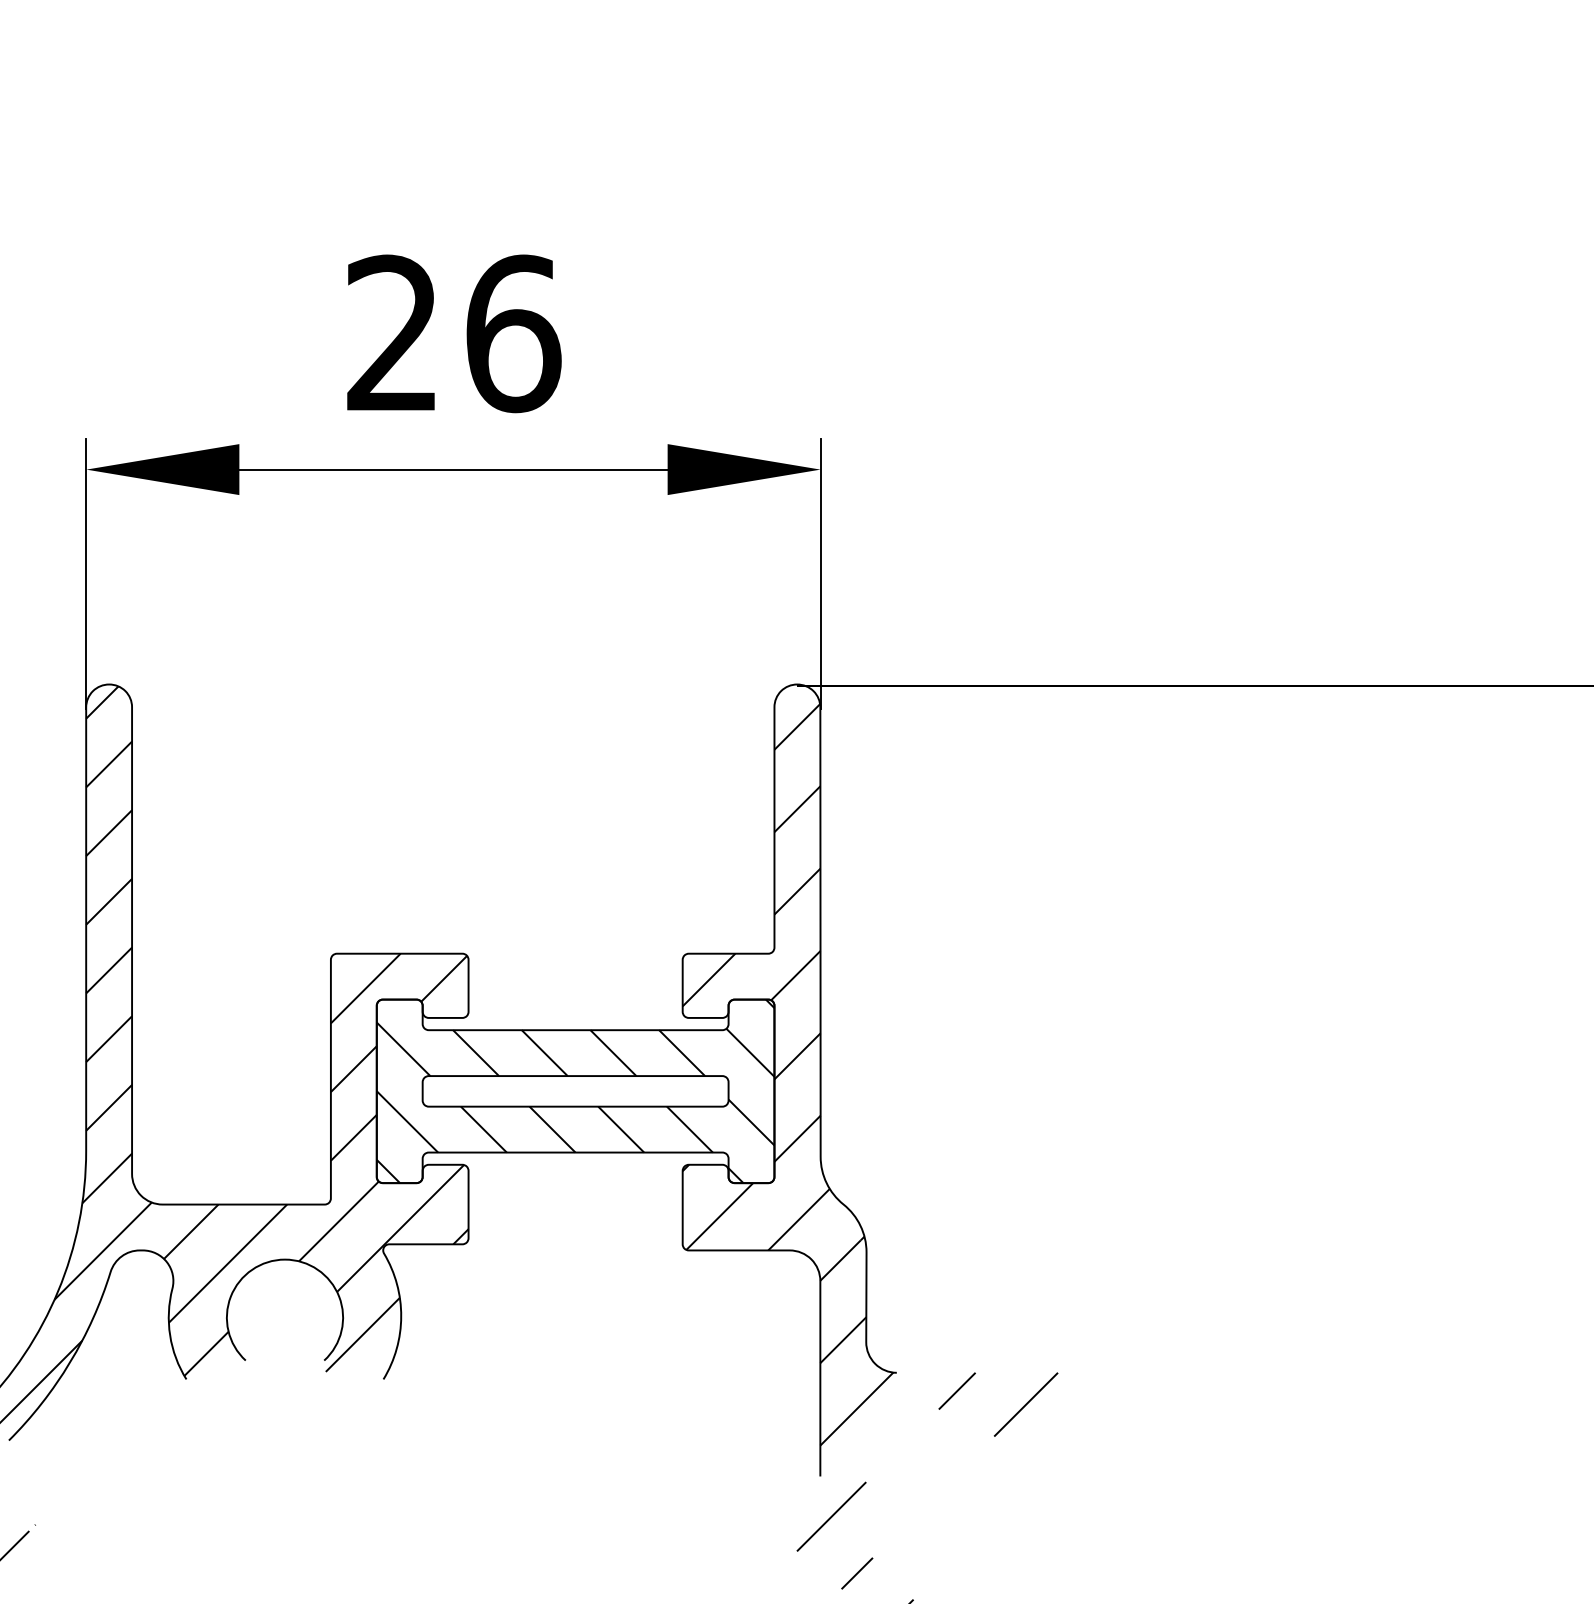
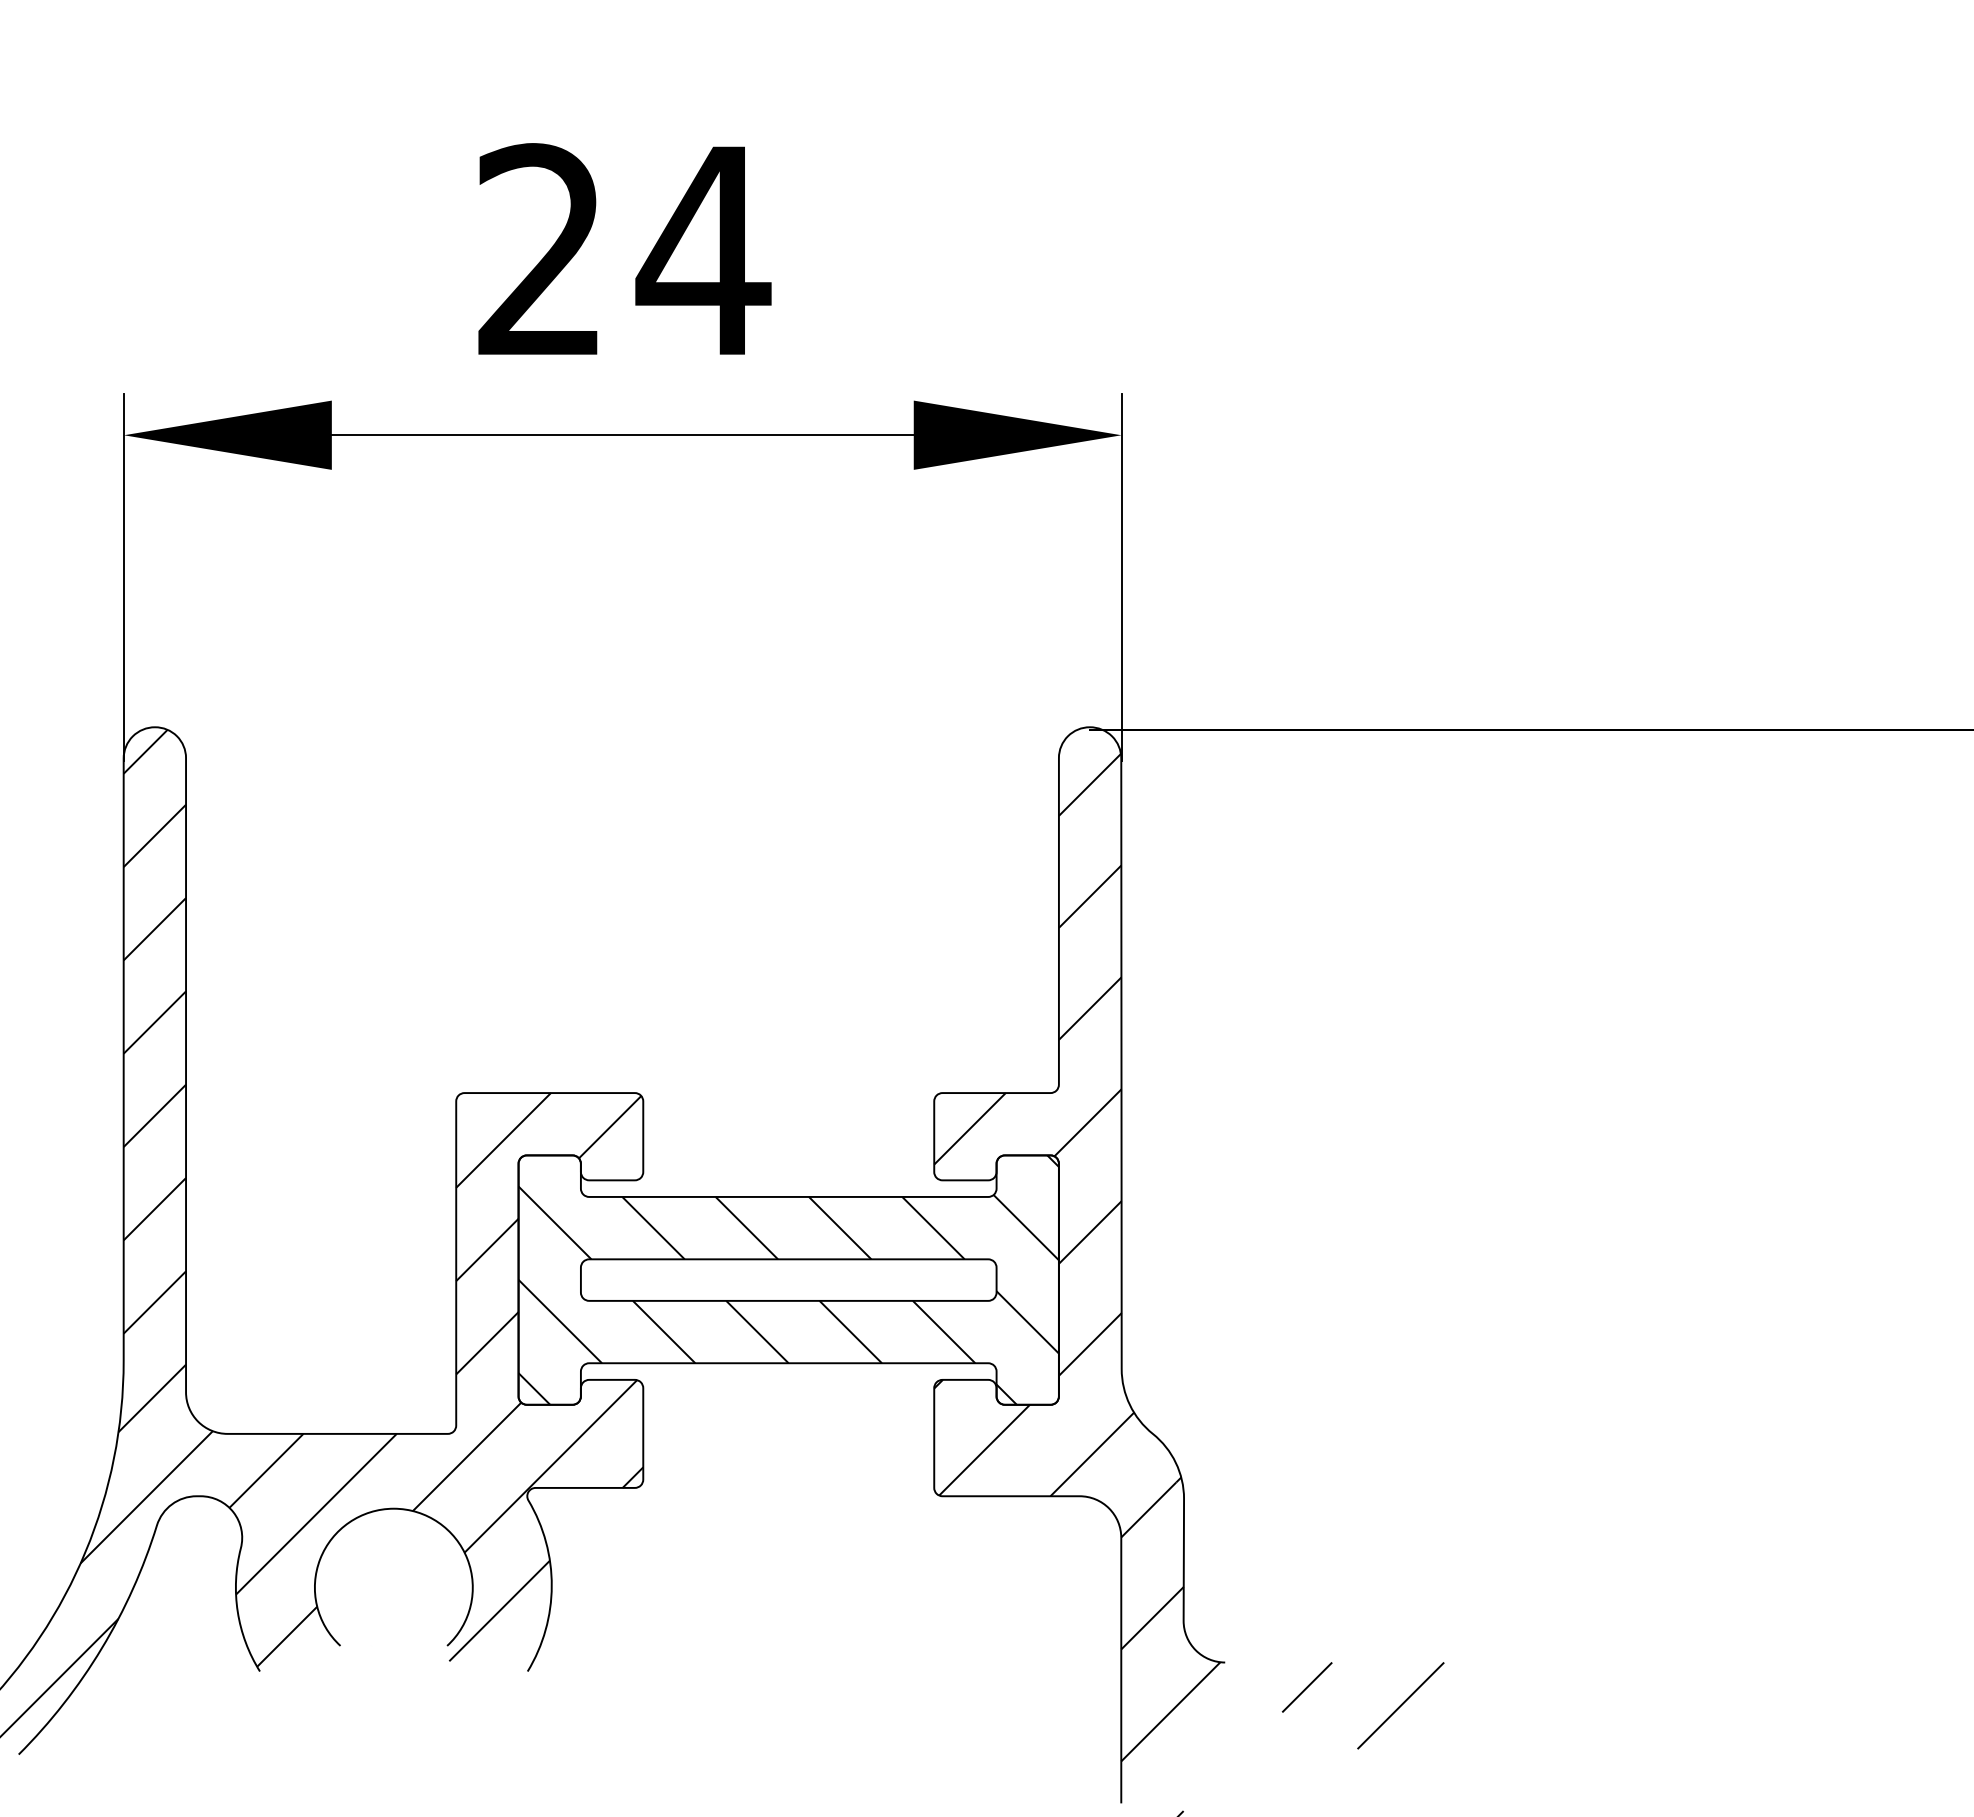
text: (512, 333) -> (702, 250), 26 -> 24

